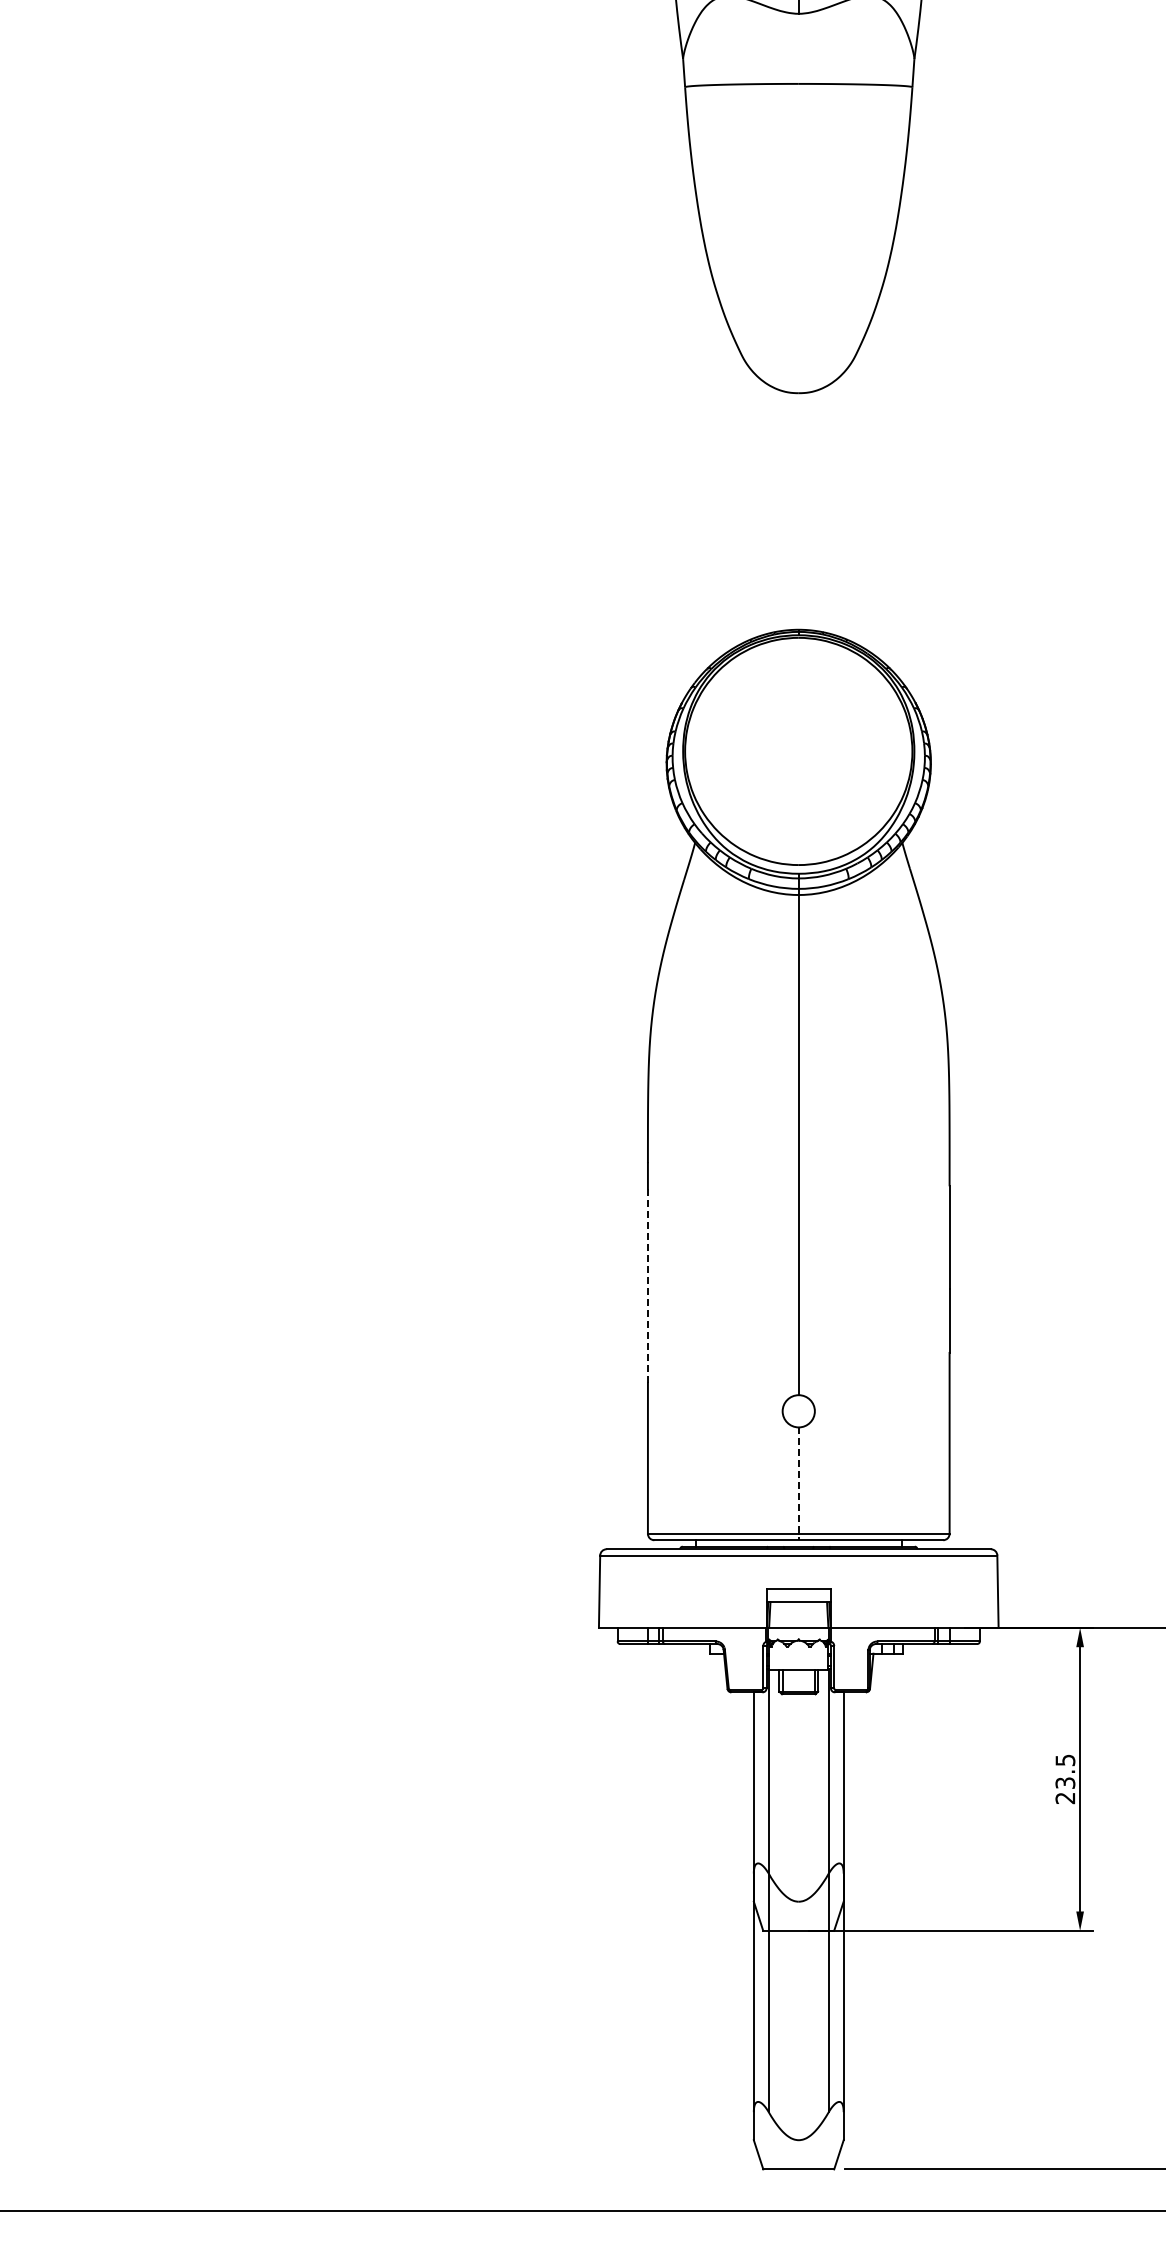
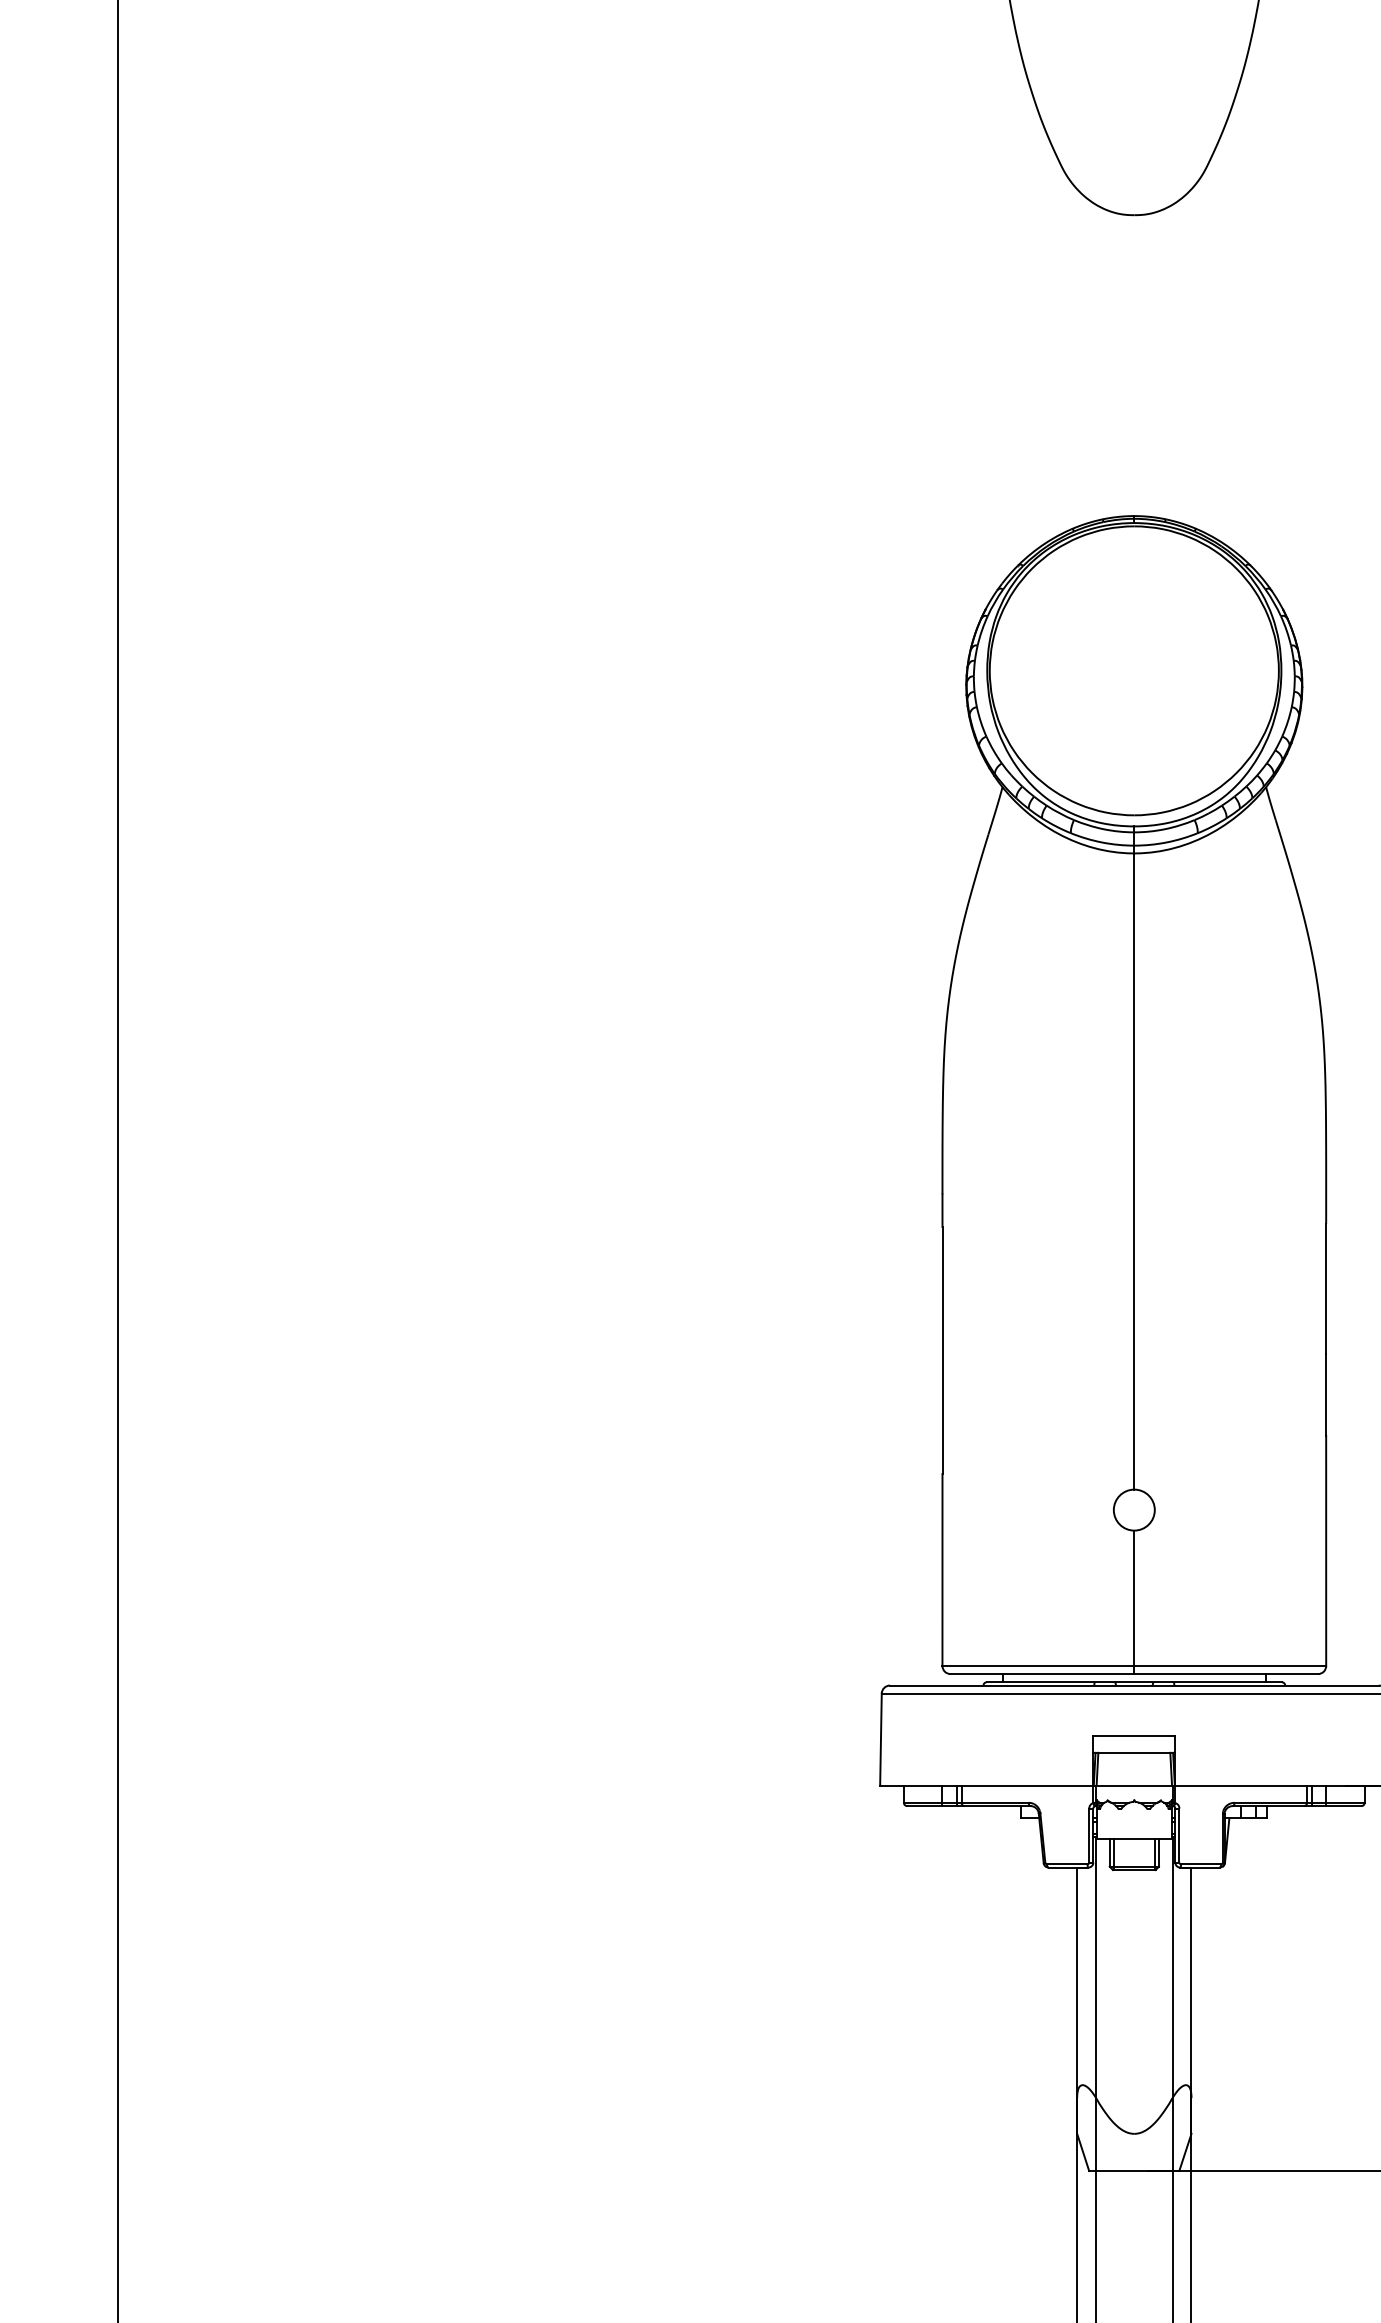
line: (647, 1286) -> (941, 1351), dashed -> solid
line: (798, 1484) -> (1133, 1603), dashed -> solid

